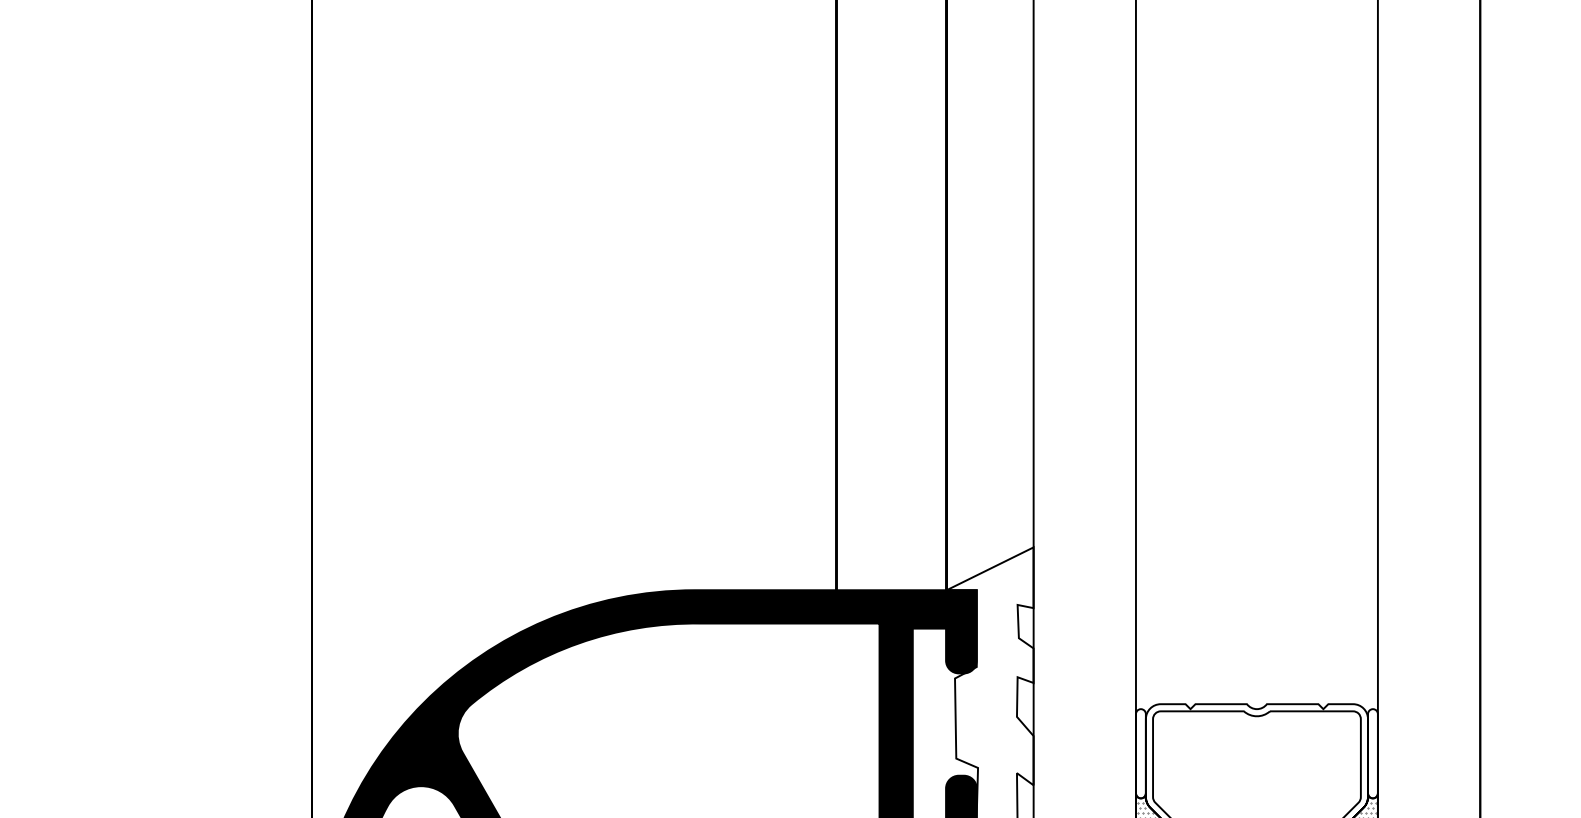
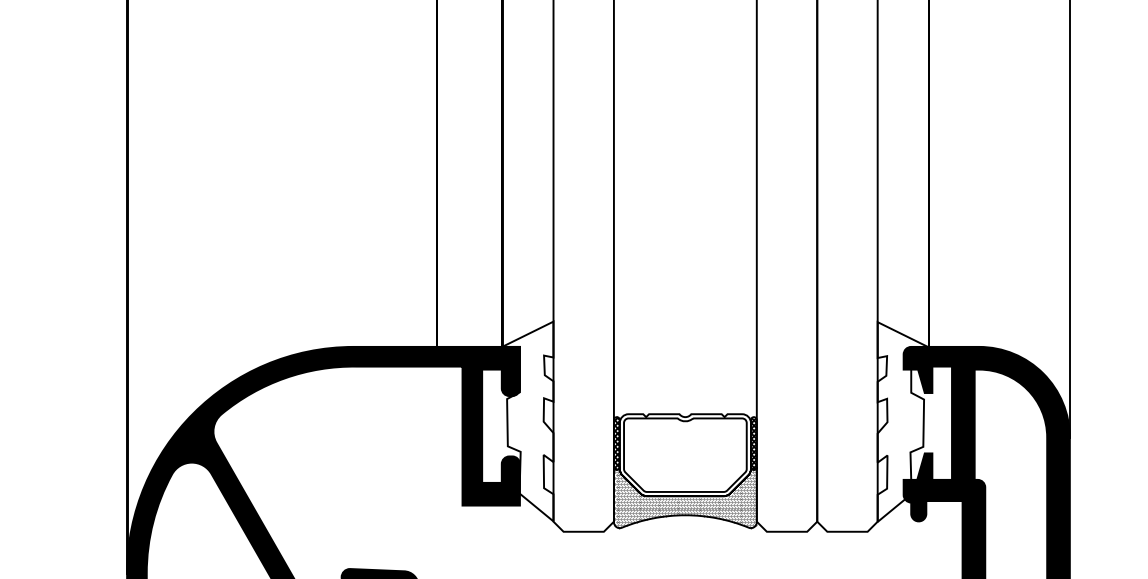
hatch: (1140, 753) -> (616, 443), added
hatch: (1372, 753) -> (753, 443), added

